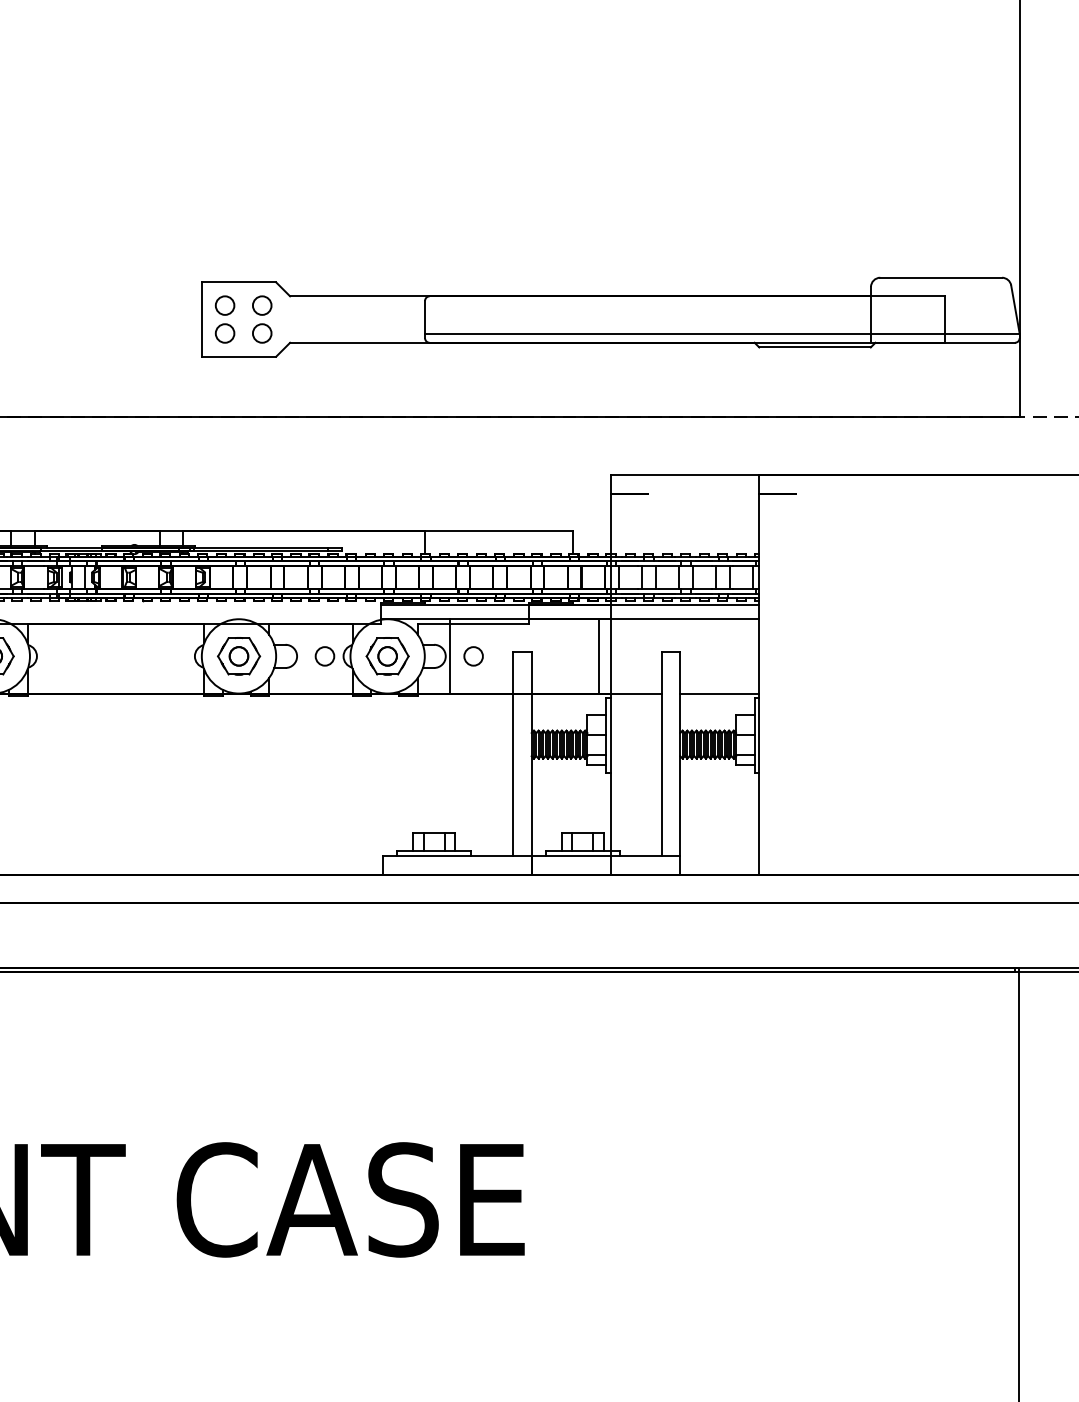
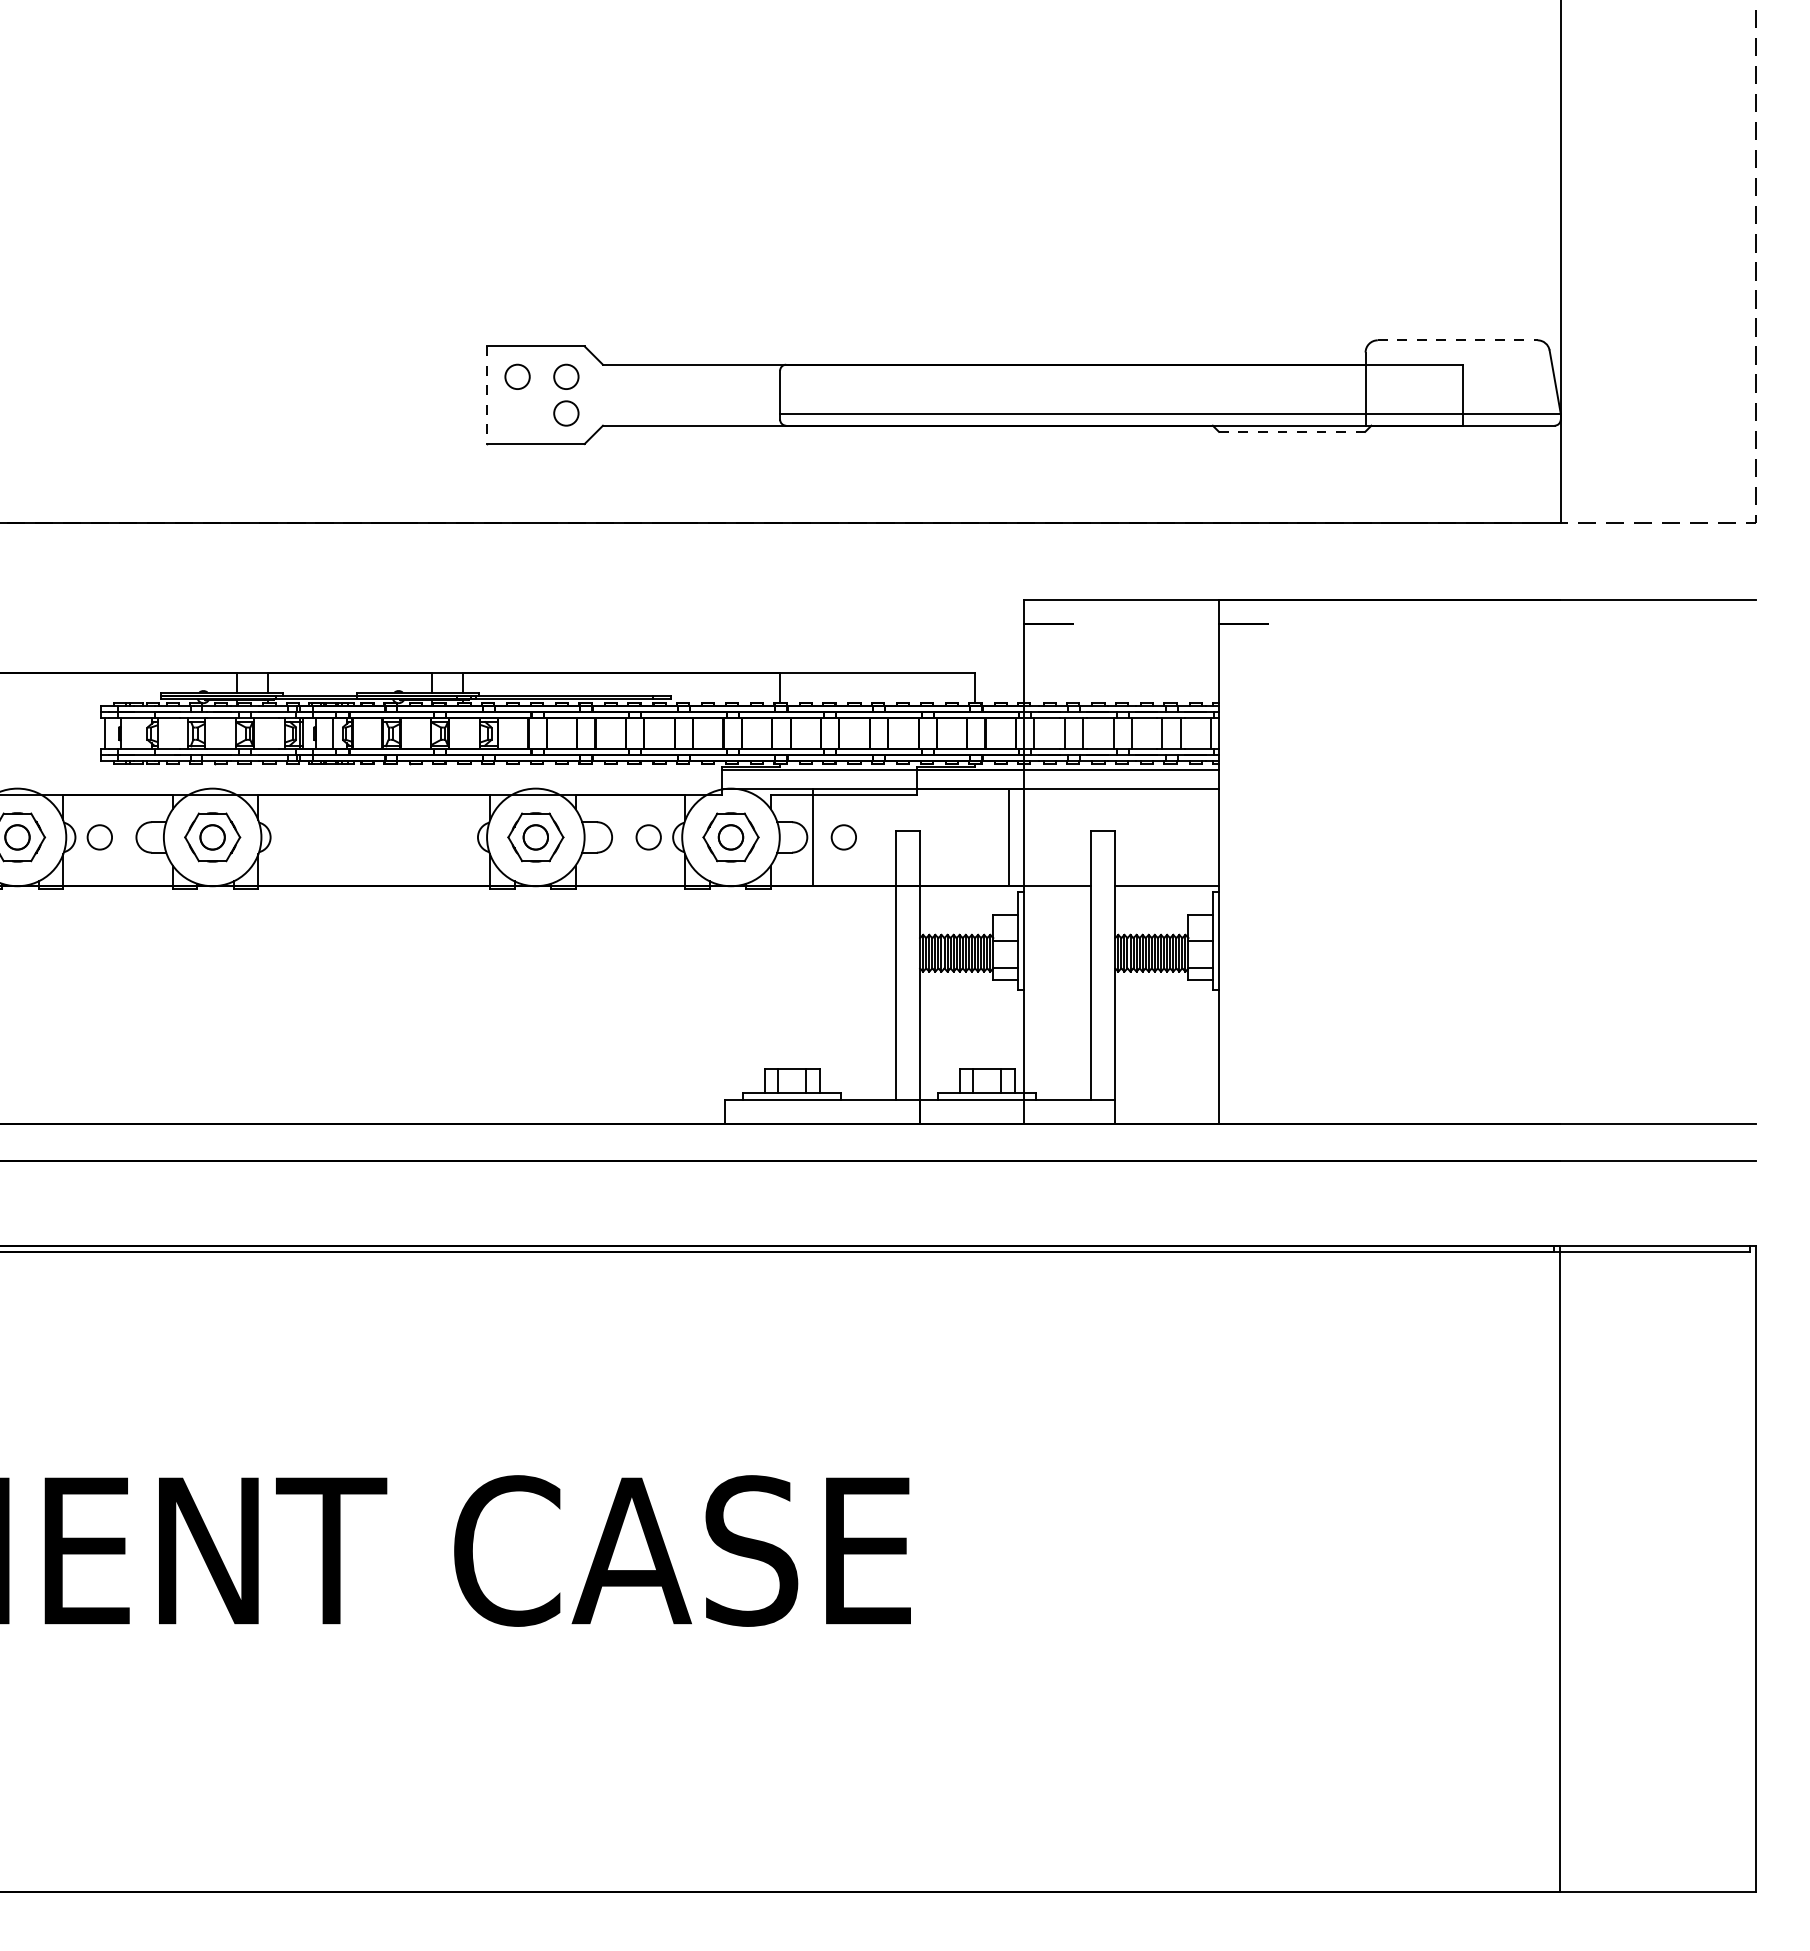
line: (941, 277) -> (1457, 340), solid -> dashed
line: (202, 319) -> (487, 395), solid -> dashed
circle: (225, 333) -> (517, 413), removed
line: (814, 347) -> (1291, 431), solid -> dashed

